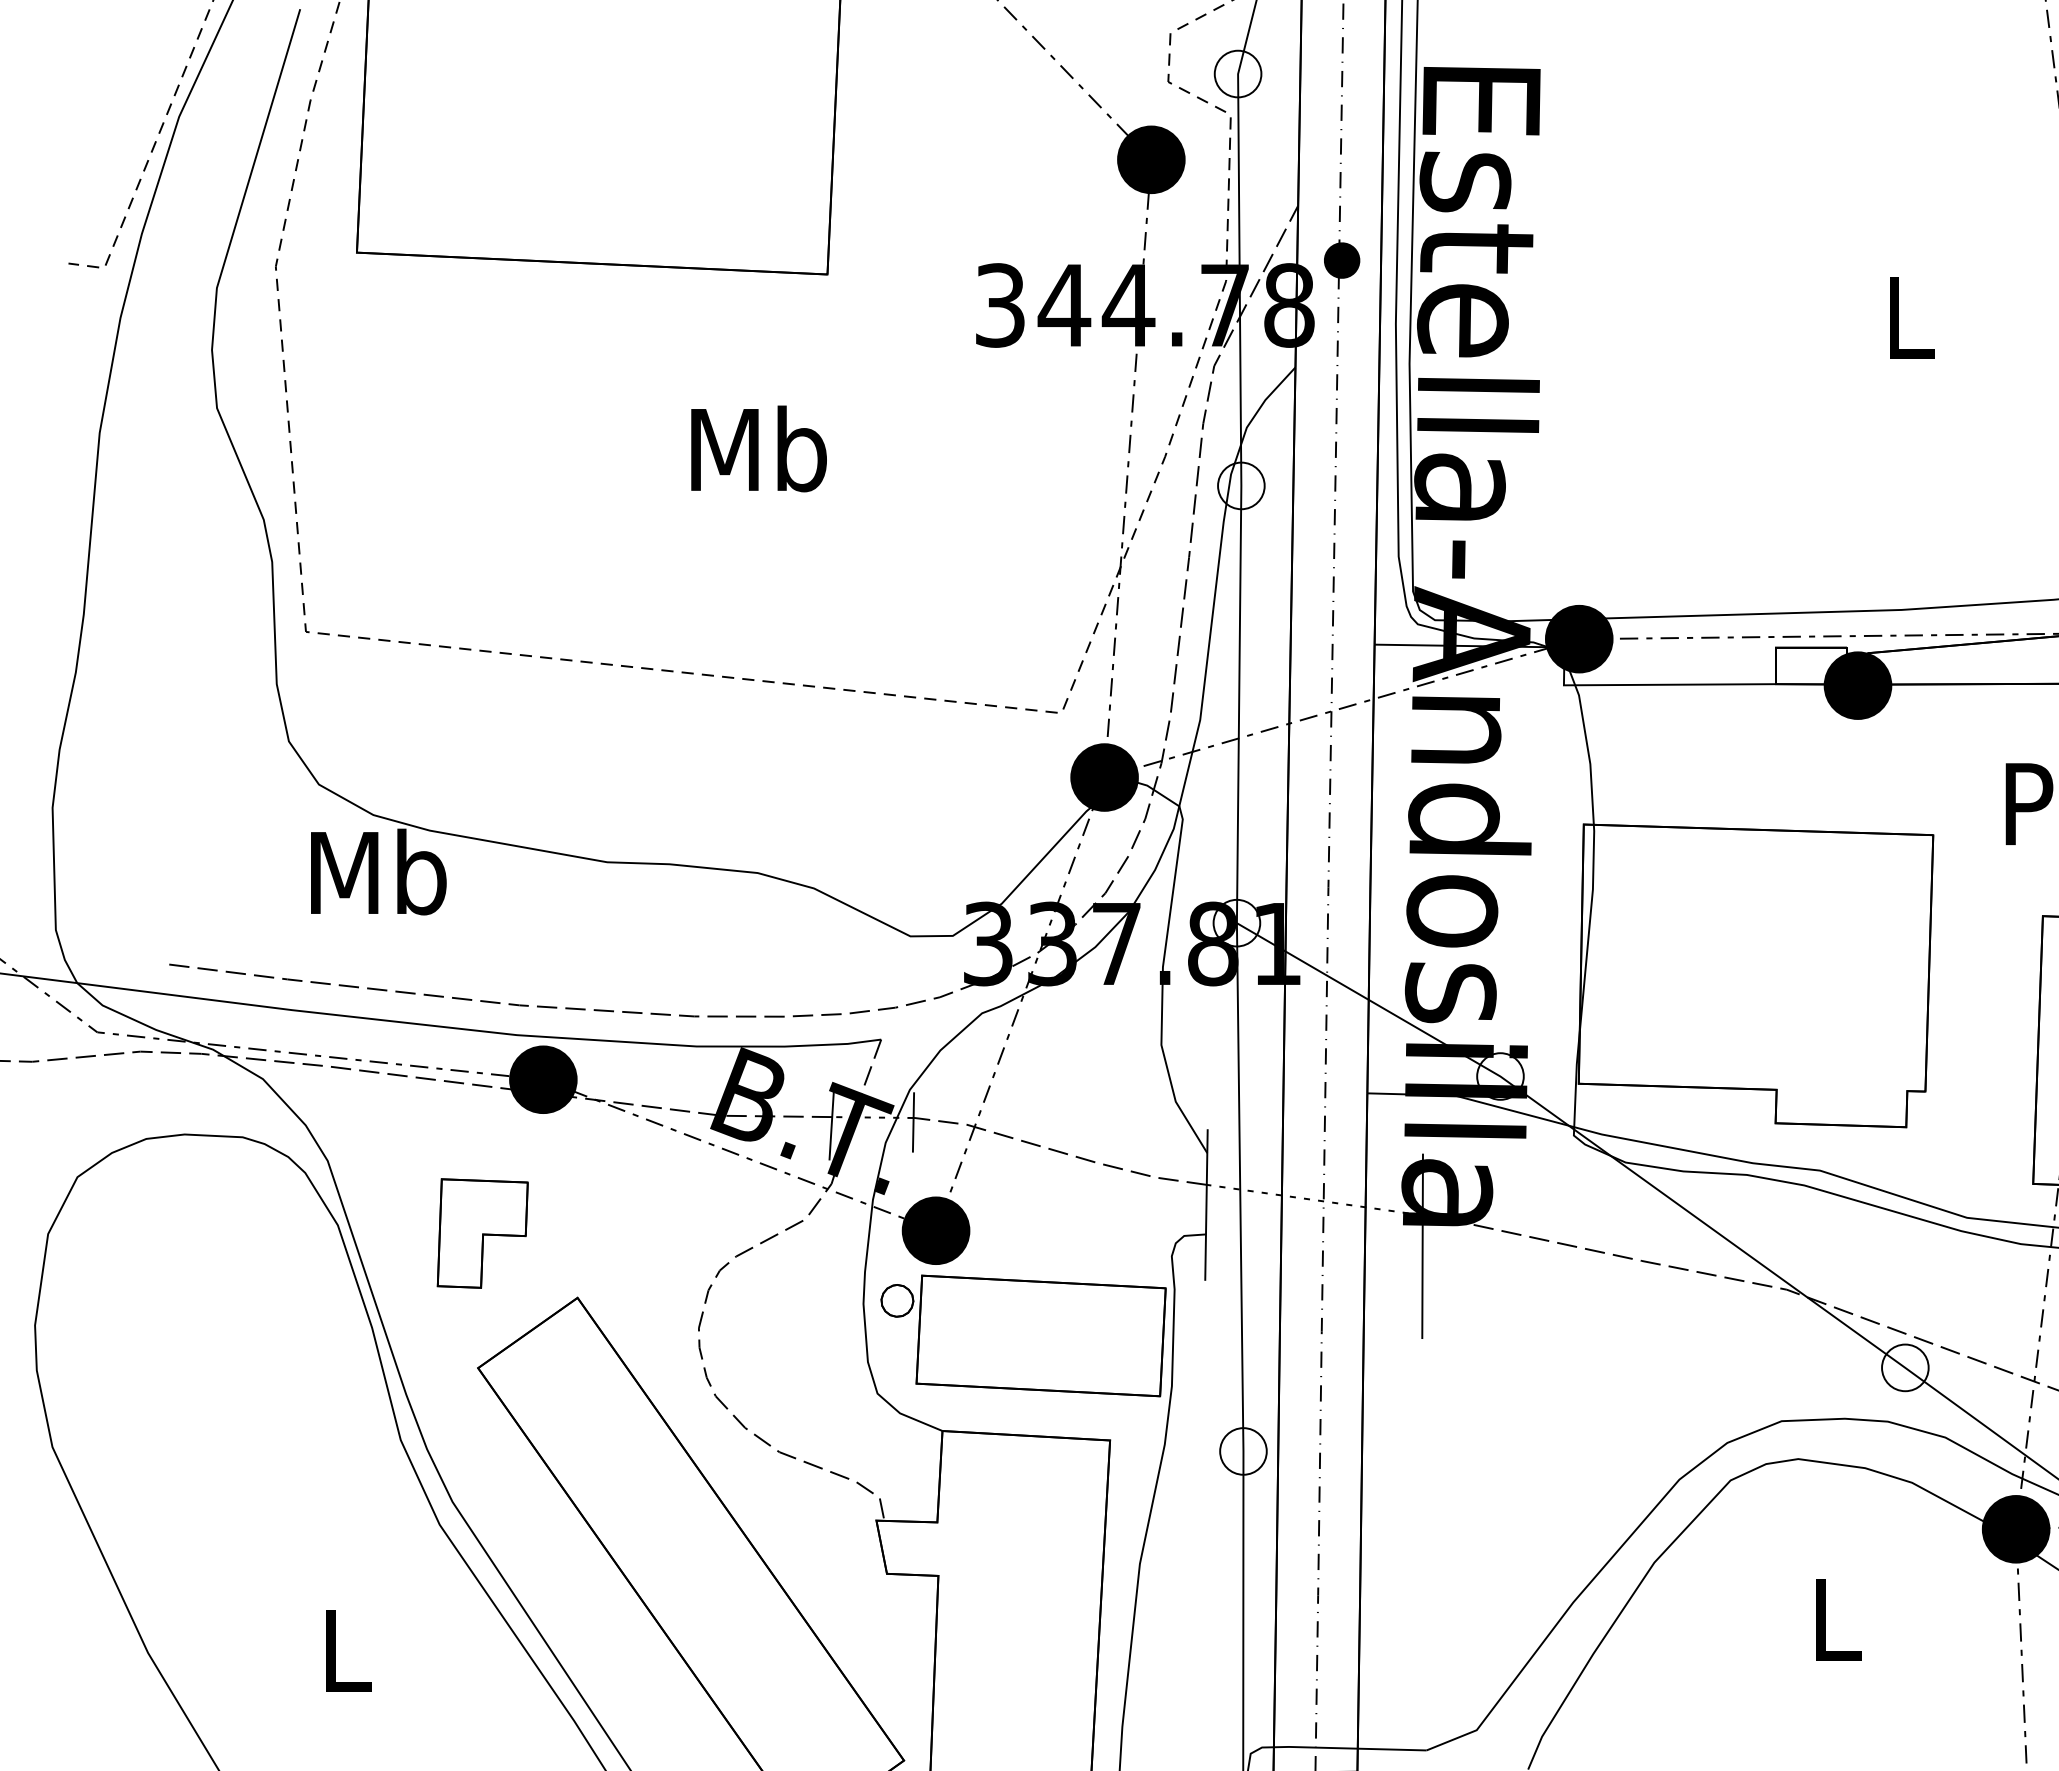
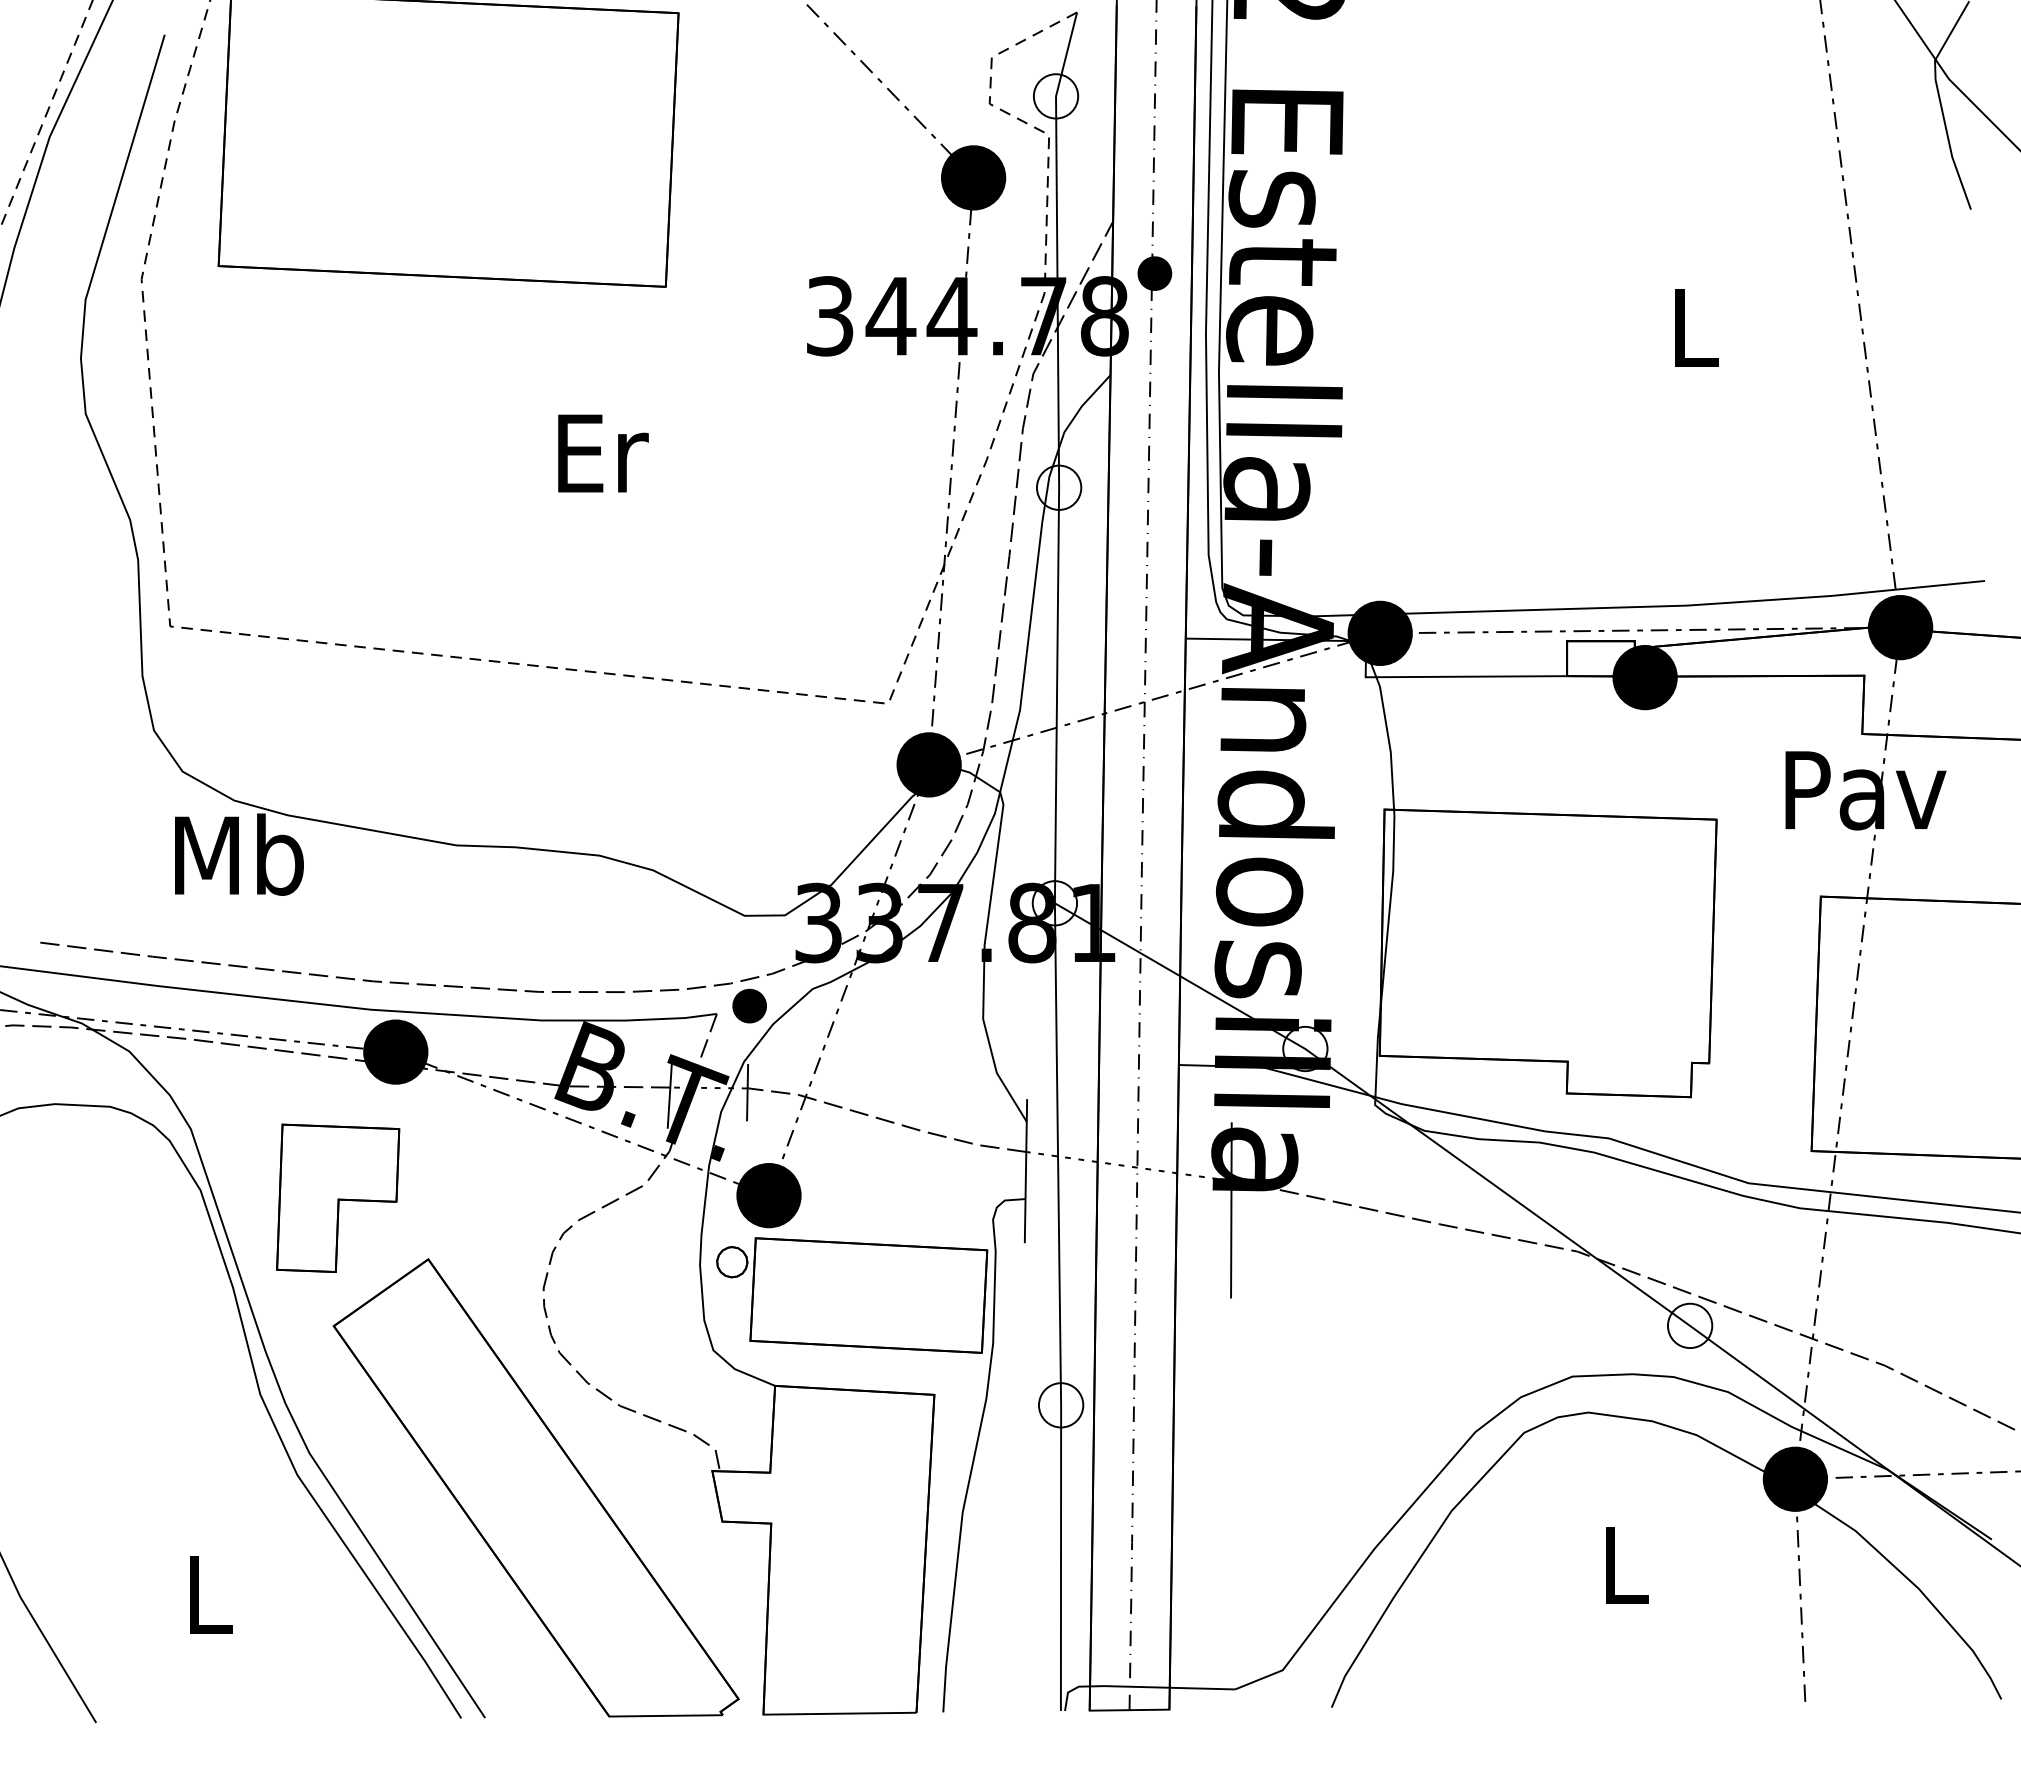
text: (758, 448) -> (600, 452), Mb -> Er
part: (915, 1030) -> (749, 1005), added
part: (483, 1232) -> (338, 1197), size x1.43

